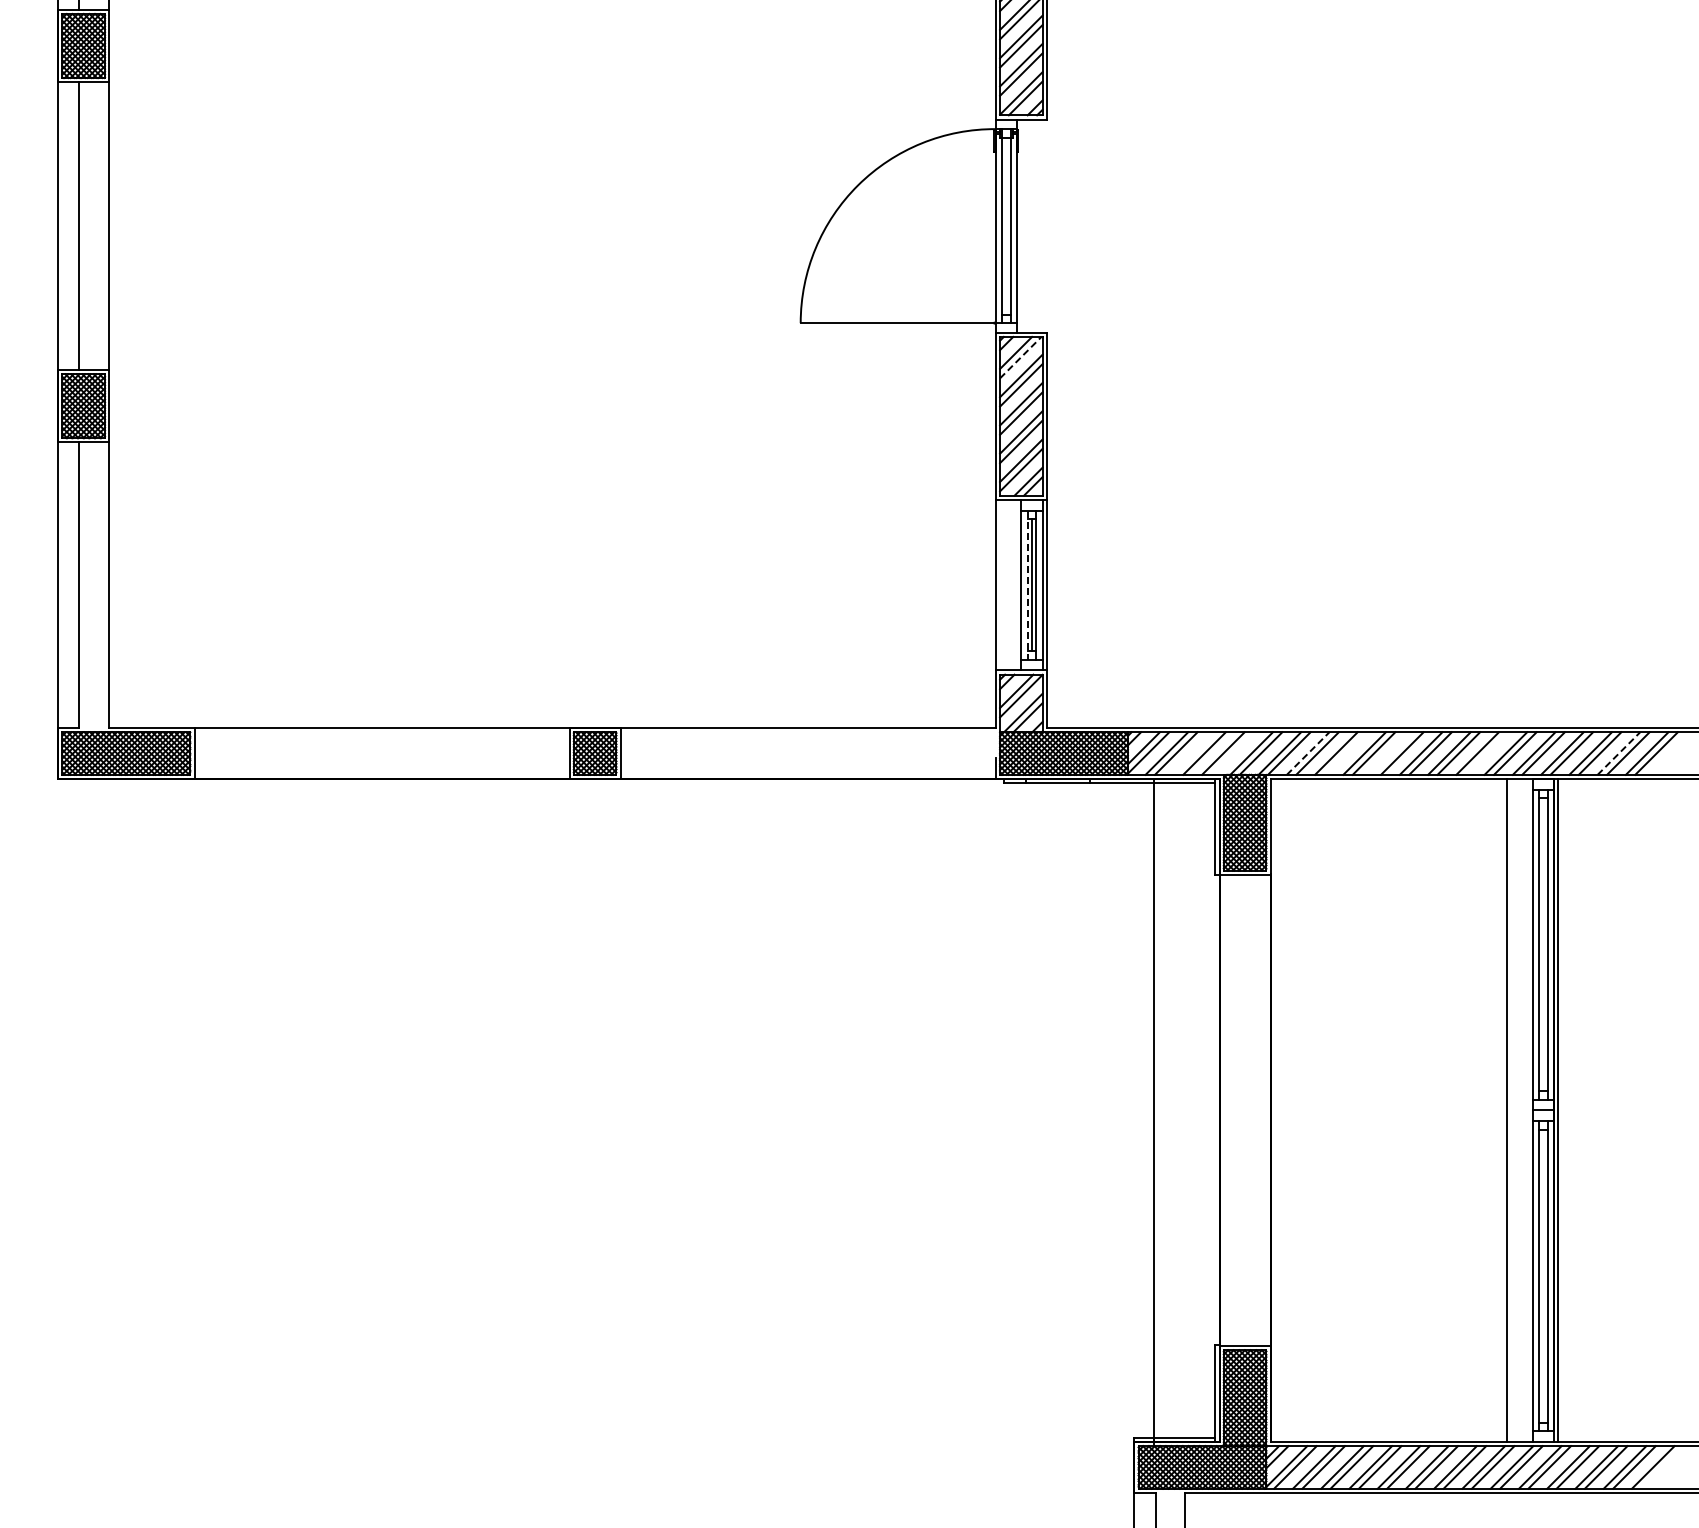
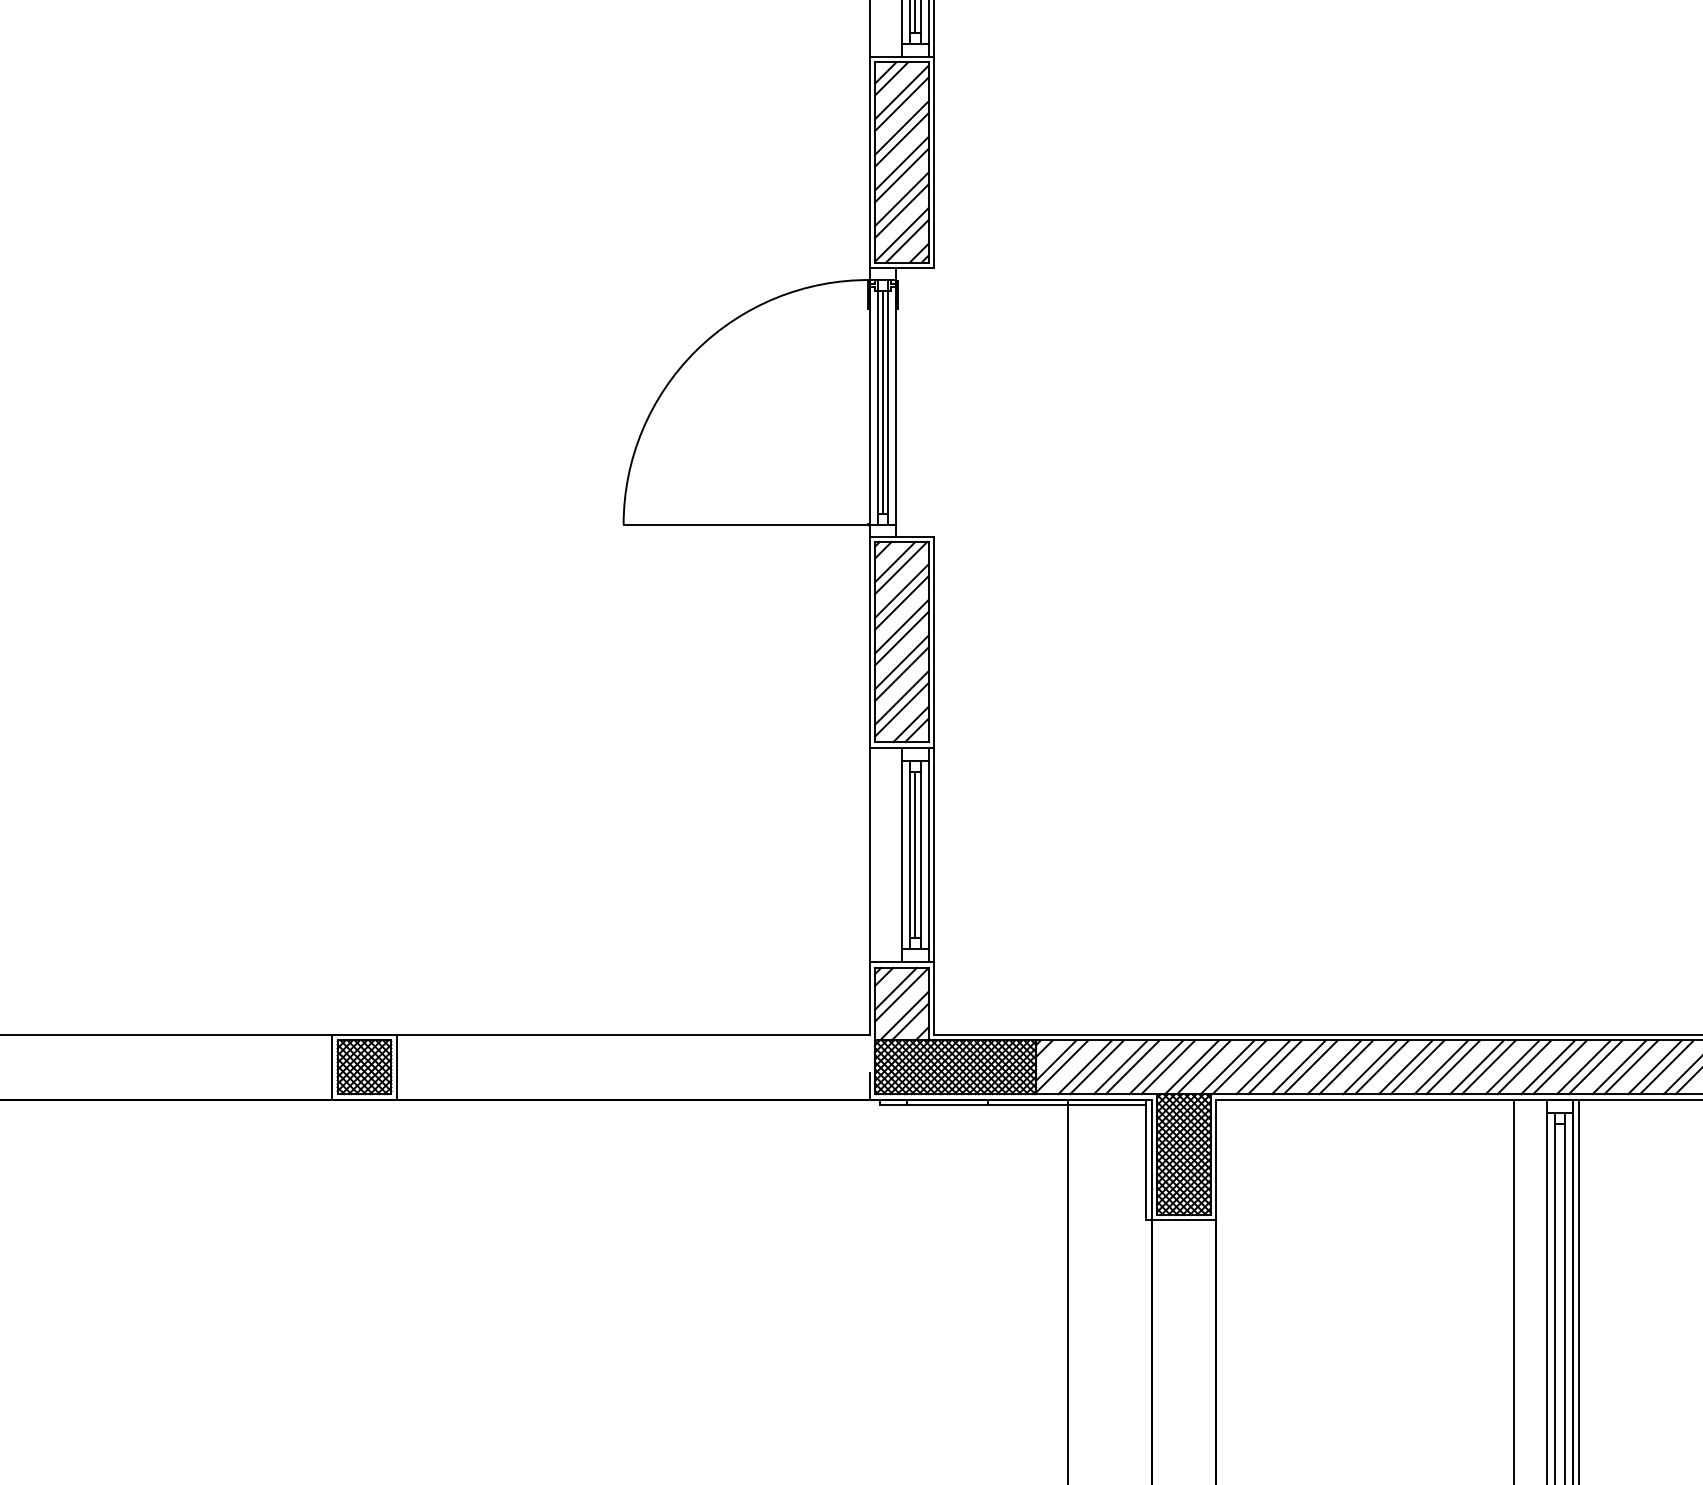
line: (1006, 225) -> (883, 401), added
line: (1021, 357) -> (901, 567), dashed -> solid
line: (1027, 585) -> (909, 855), dashed -> solid
line: (1194, 753) -> (1120, 1067), added
line: (1232, 753) -> (1167, 1067), added
line: (1308, 753) -> (1263, 1067), dashed -> solid
line: (1345, 753) -> (1310, 1067), added
line: (1392, 753) -> (1369, 1067), added
line: (1486, 753) -> (1488, 1067), added
line: (1619, 753) -> (1655, 1067), dashed -> solid

